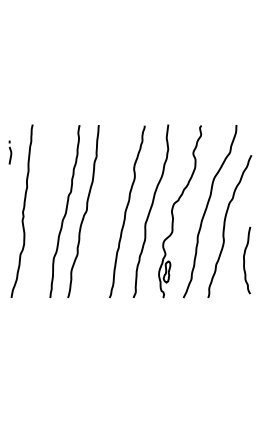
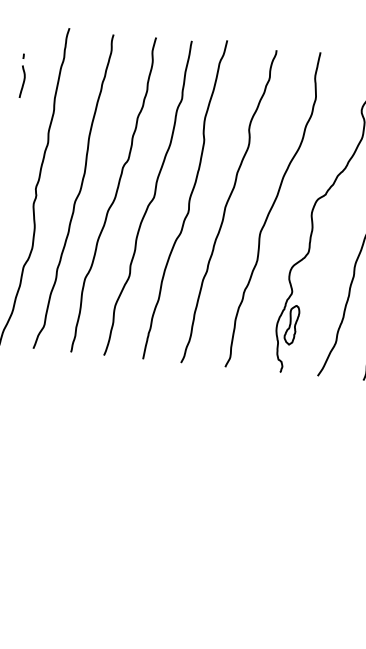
curve: (105, 210) -> (188, 200), added
curve: (45, 211) -> (77, 191), added

